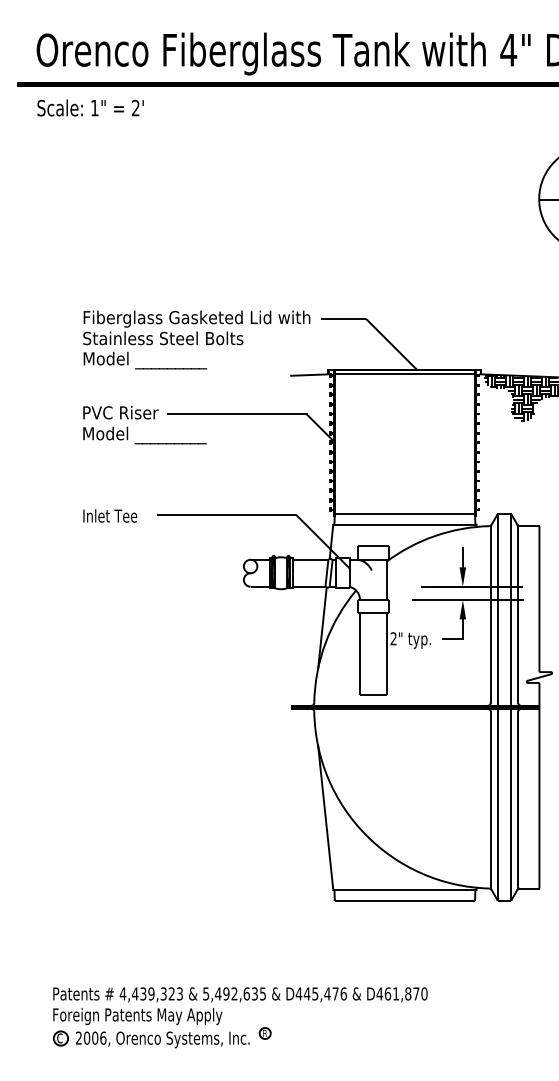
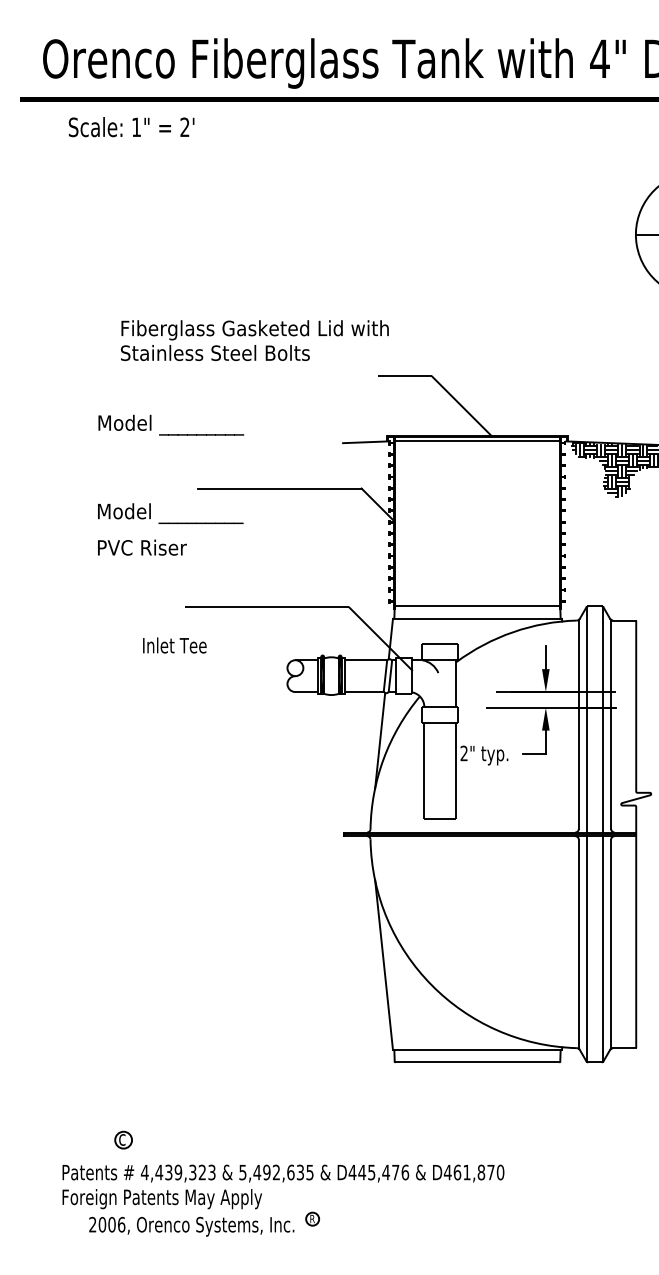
text: (90, 108) -> (131, 127), moved
text: (196, 327) -> (254, 340), moved
text: (121, 412) -> (142, 547), moved
text: (109, 515) -> (174, 645), moved
part: (60, 1037) -> (123, 1139), moved

